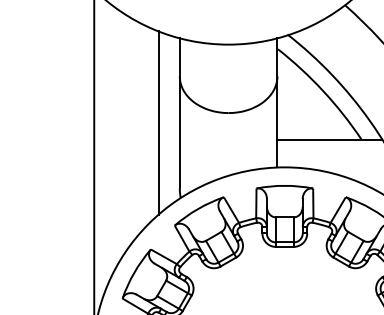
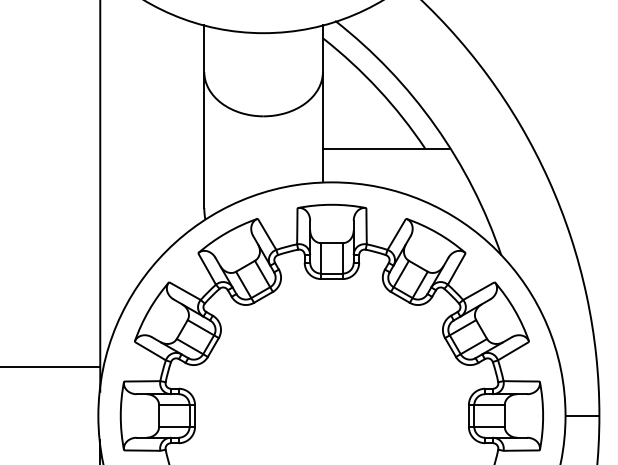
line: (158, 123) -> (178, 128), removed

